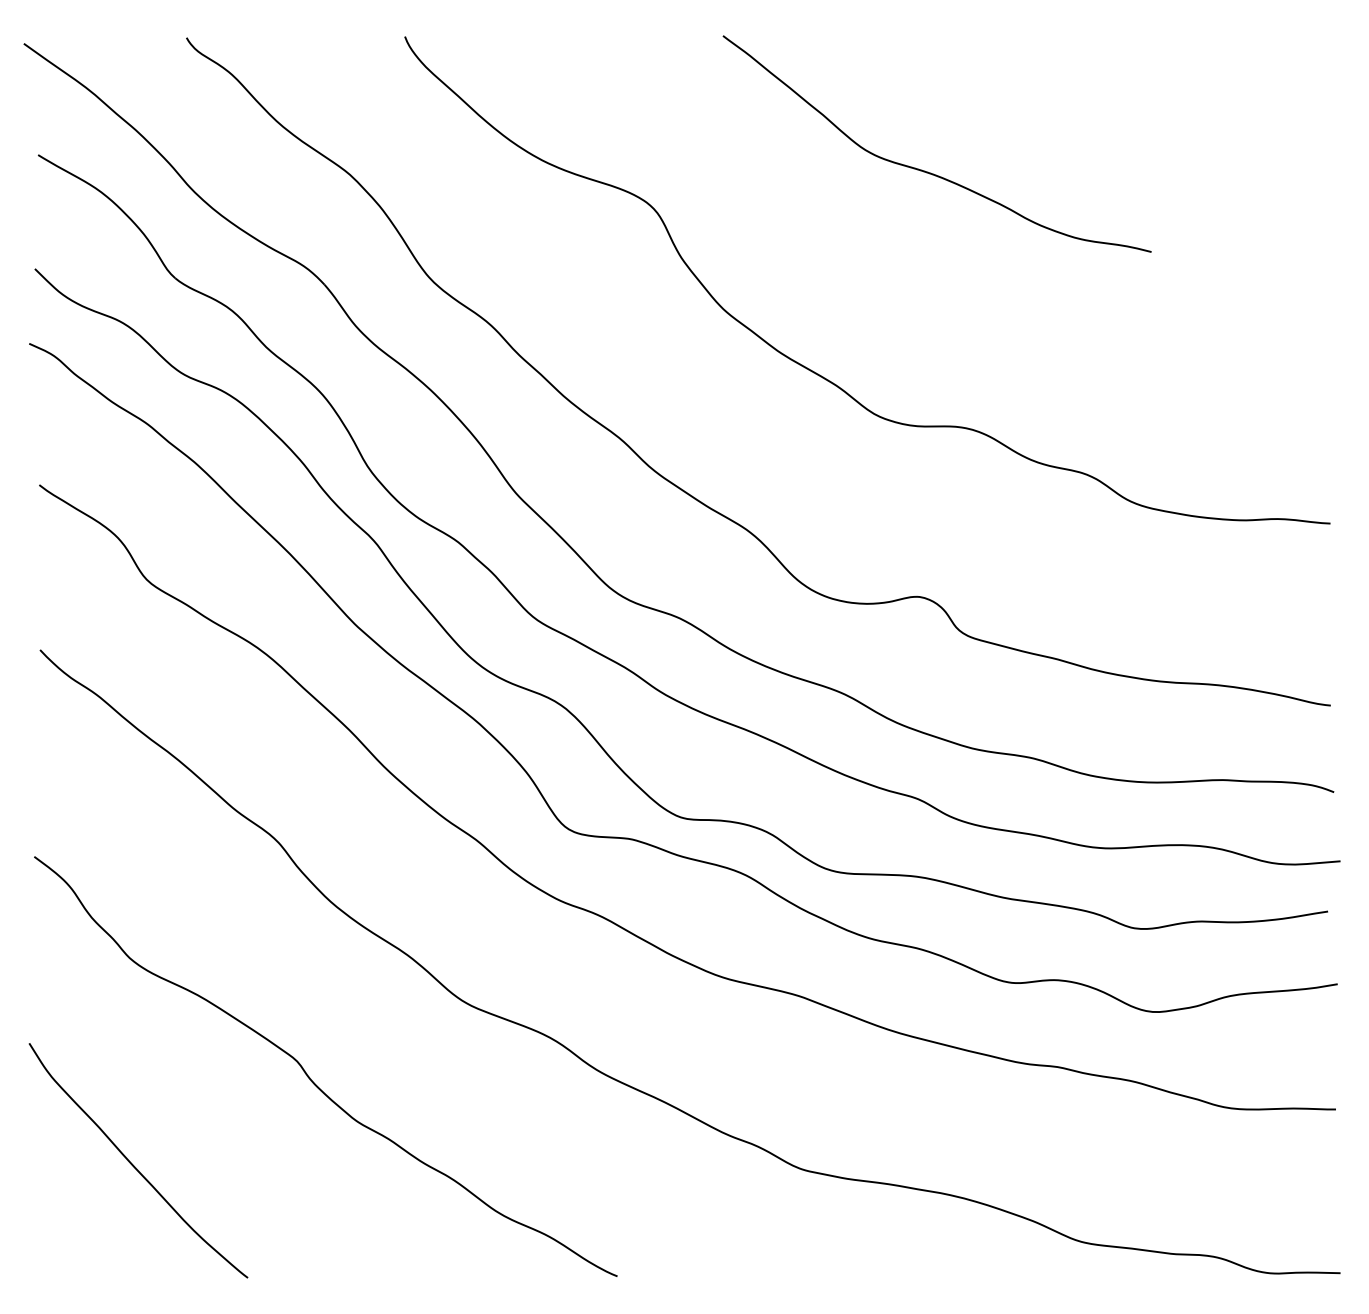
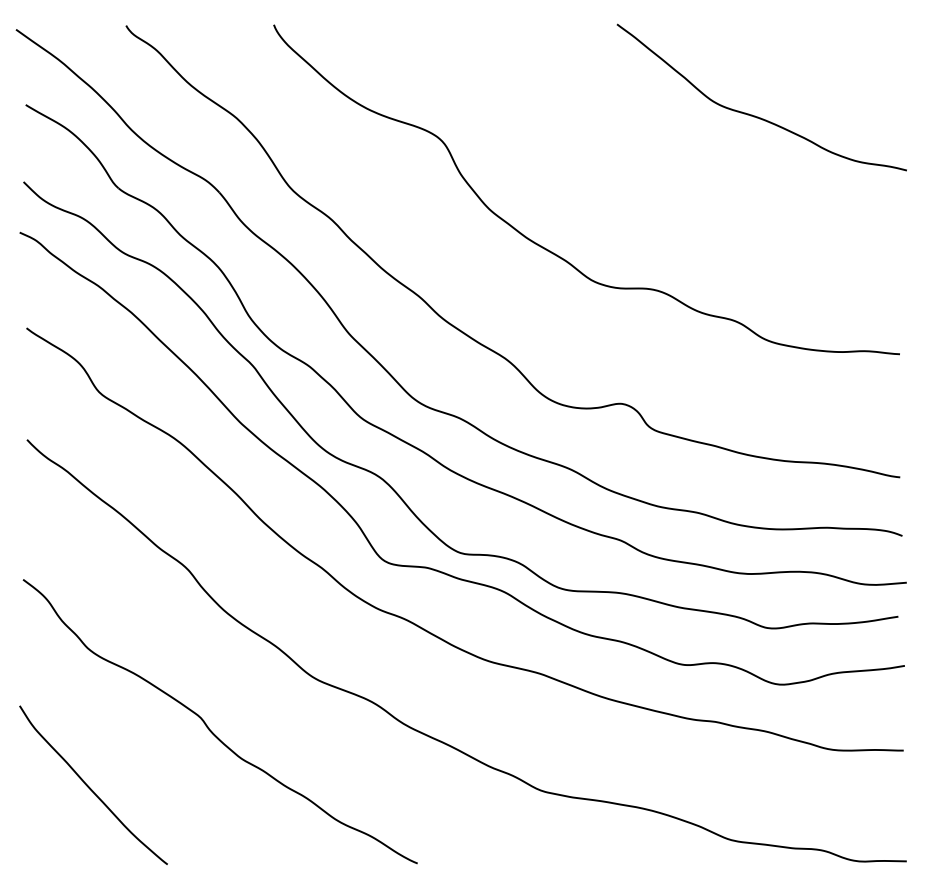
curve: (927, 170) -> (755, 115), moved

